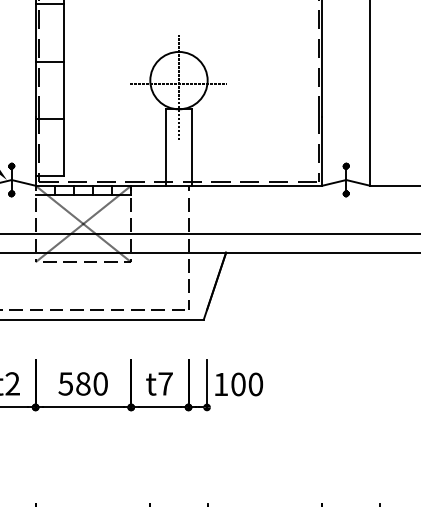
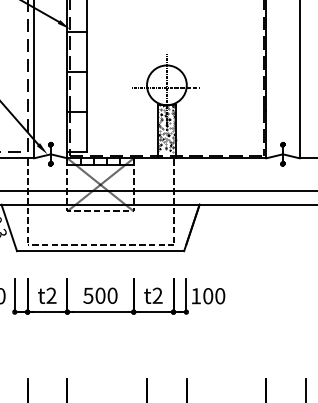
hatch: (178, 142) -> (166, 128), added
text: (83, 383) -> (100, 295), 580 -> 500
text: (165, 383) -> (157, 295), t7 -> t2

